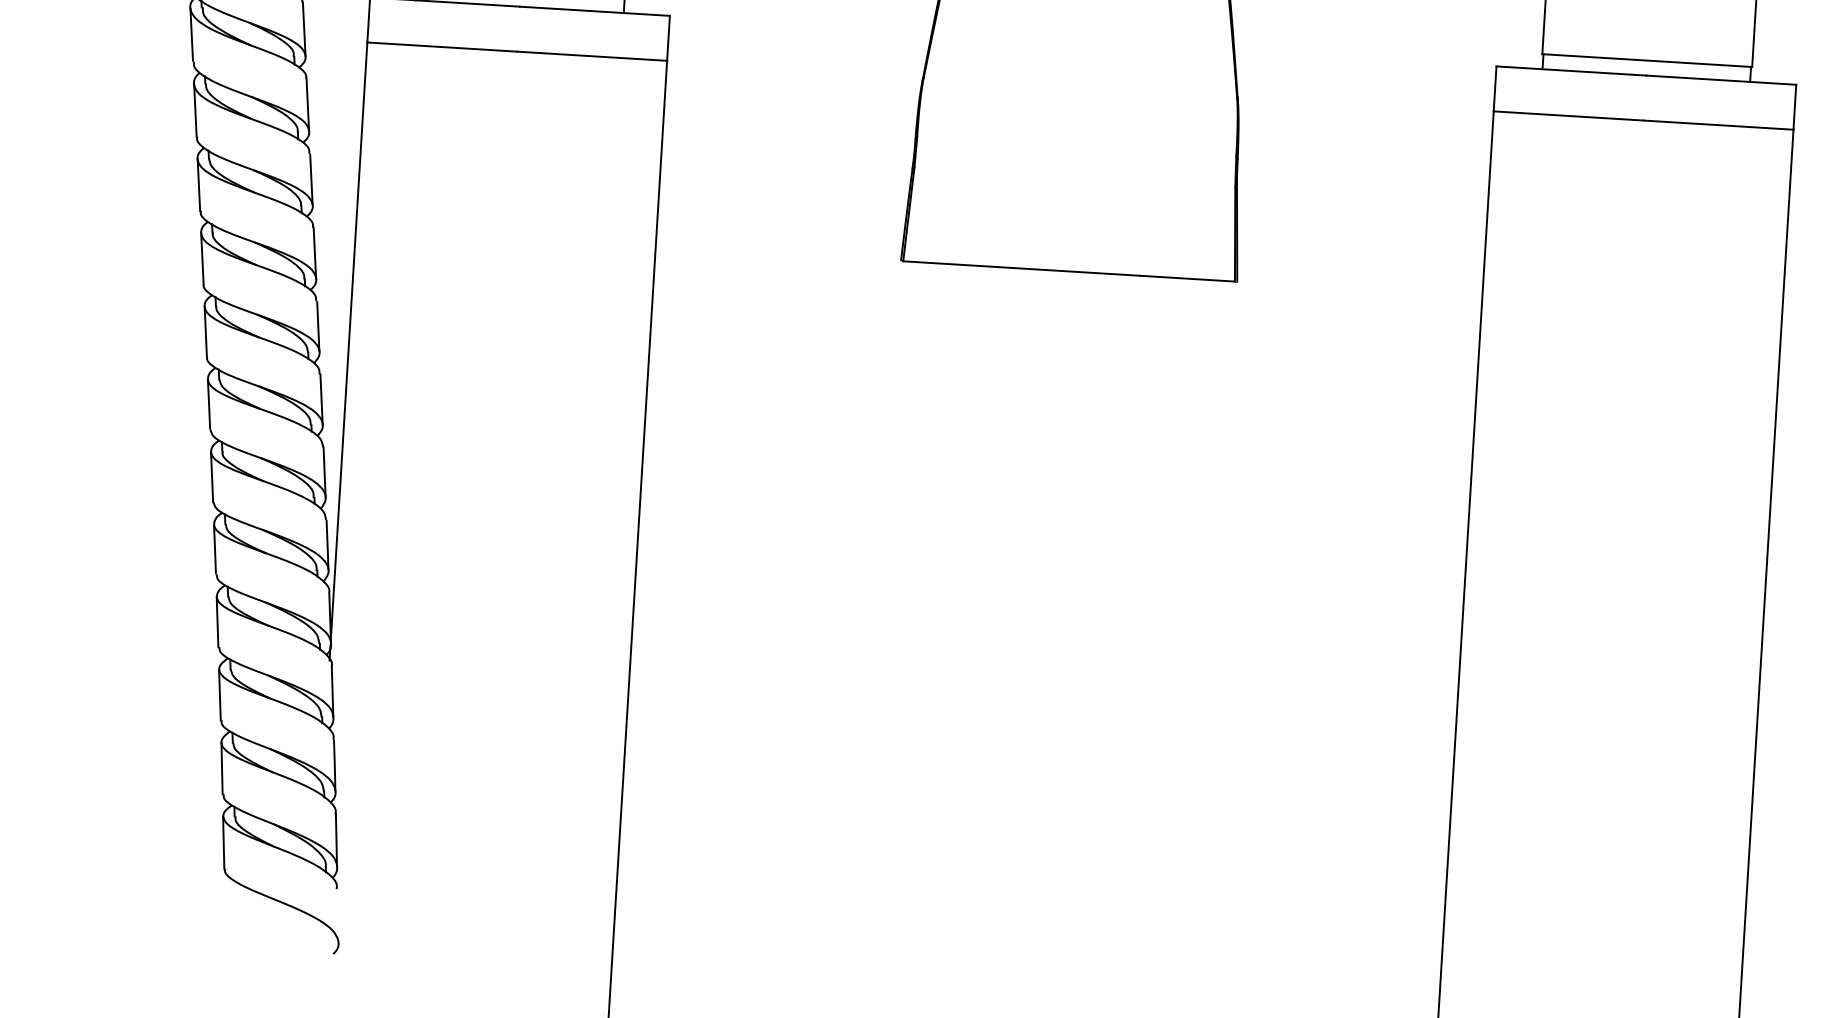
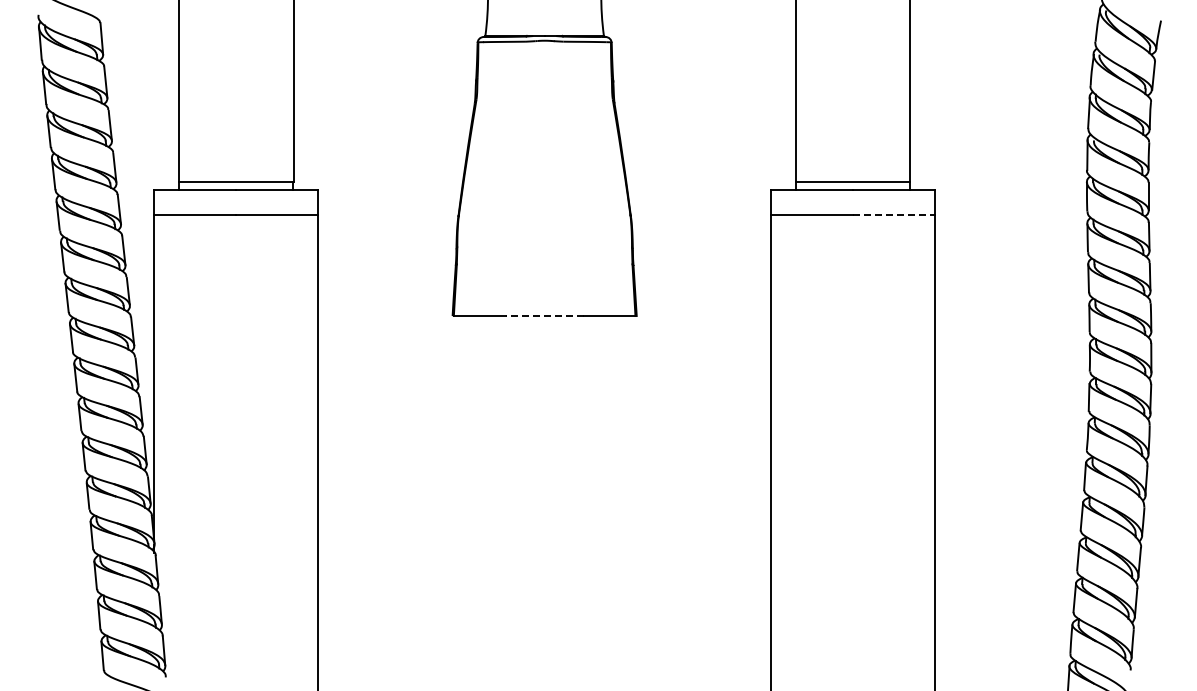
line: (1719, 125) -> (894, 214), solid -> dashed
line: (1068, 272) -> (544, 316), solid -> dashed

